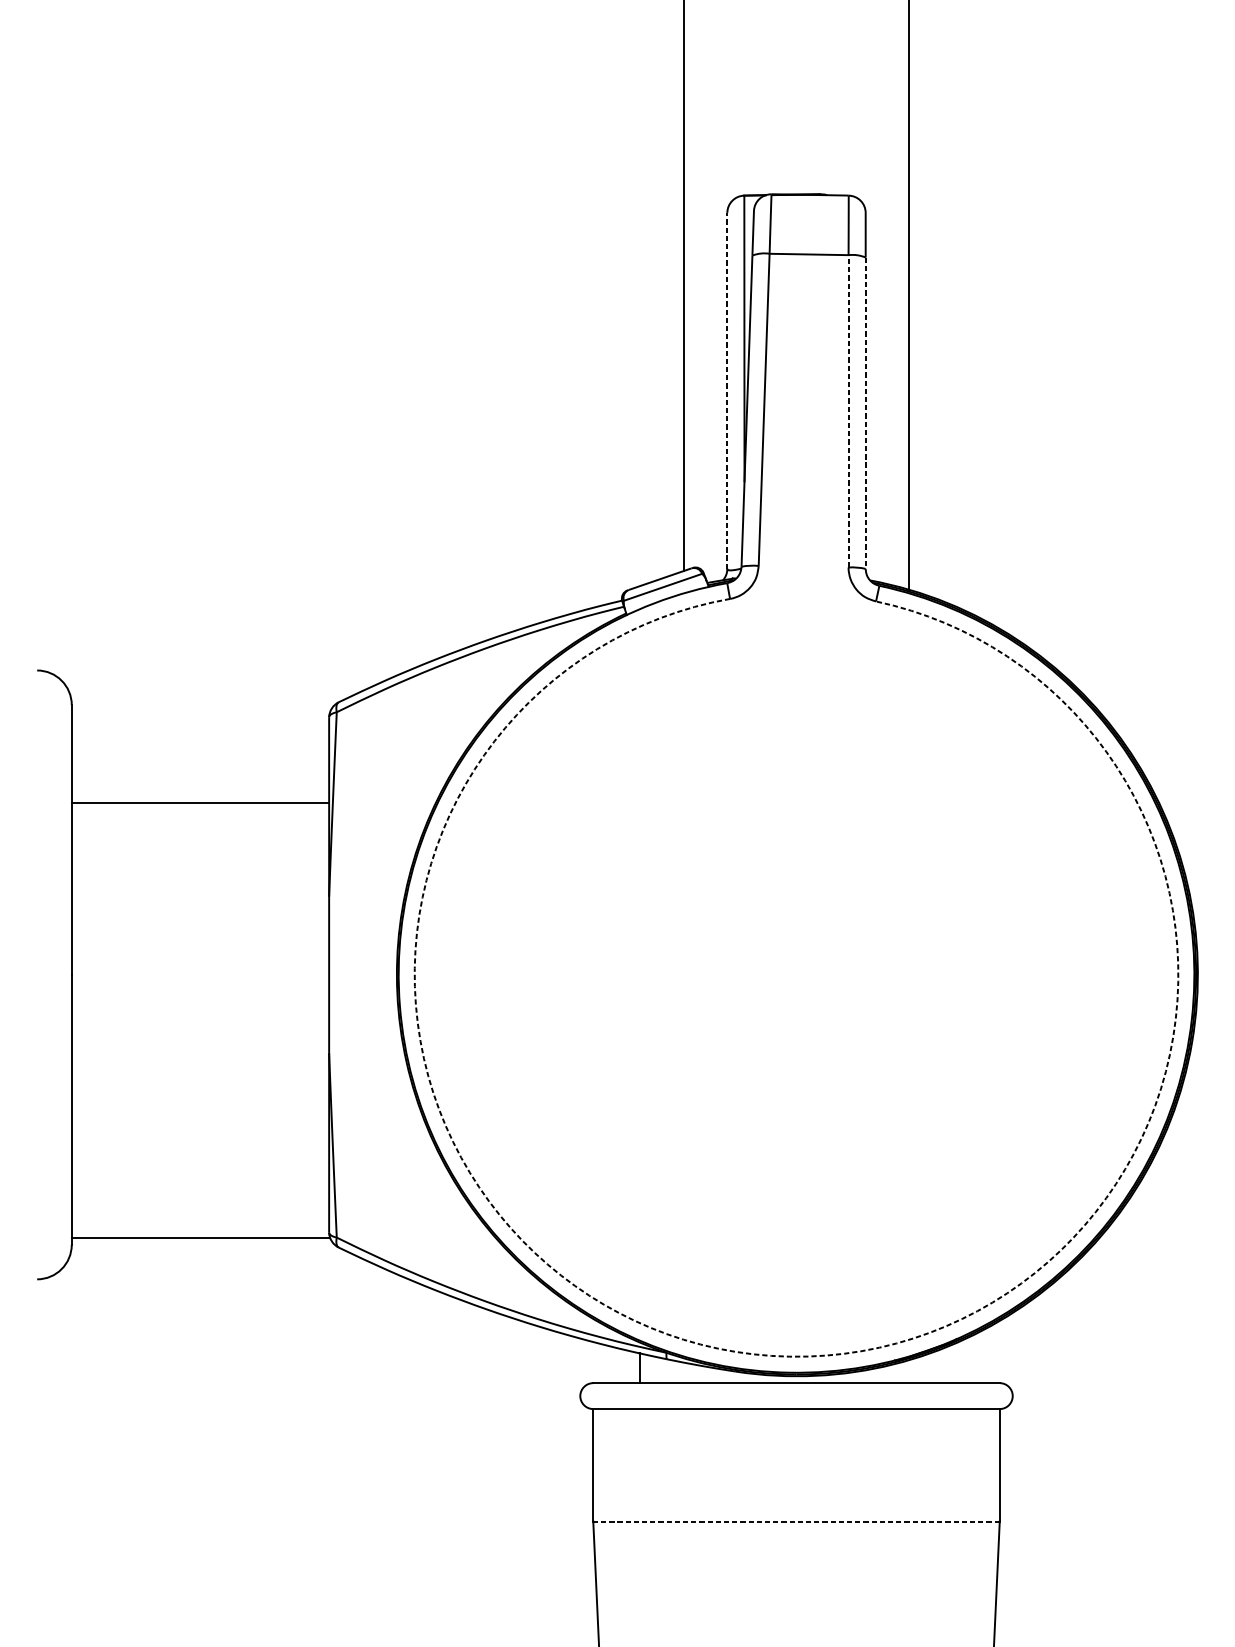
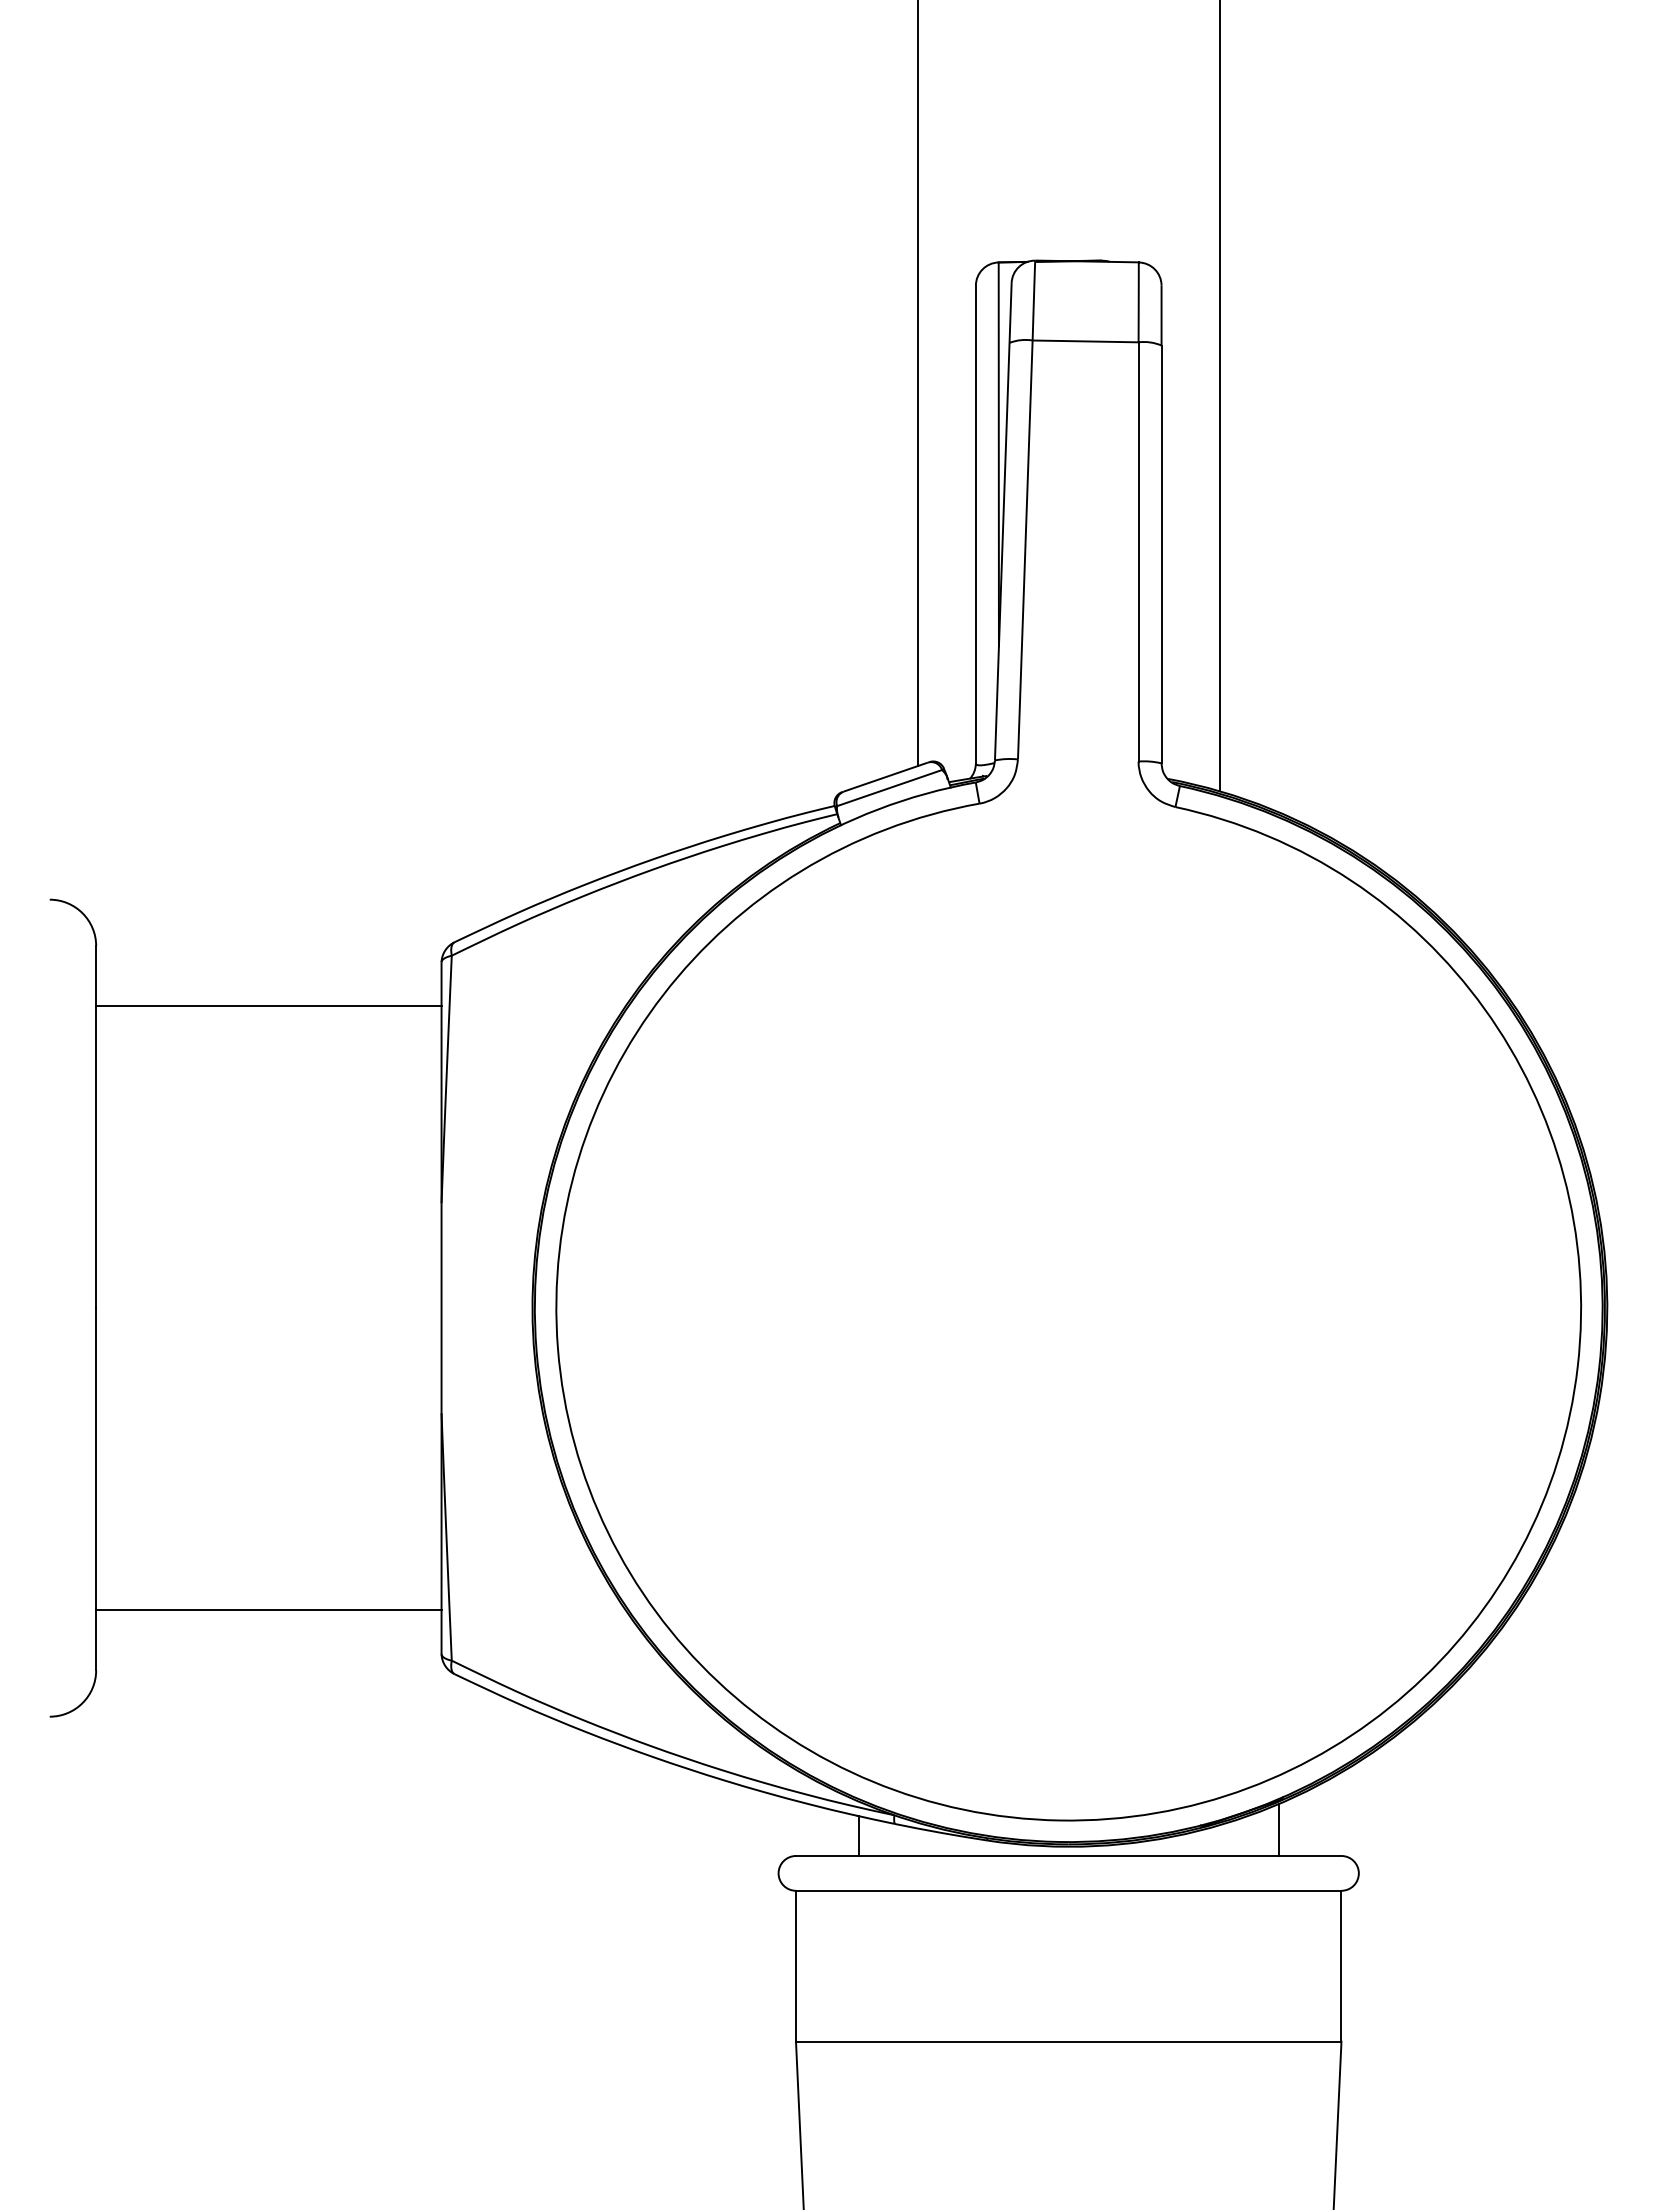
line: (727, 390) -> (975, 524), dashed -> solid
line: (848, 411) -> (1138, 551), dashed -> solid
line: (865, 413) -> (1161, 554), dashed -> solid
line: (200, 803) -> (268, 1006), moved
line: (200, 1237) -> (268, 1609), moved
arc: (789, 1356) -> (1059, 1820), dashed -> solid
line: (952, 1363) -> (1278, 1829), added
line: (796, 1521) -> (1068, 2041), dashed -> solid

